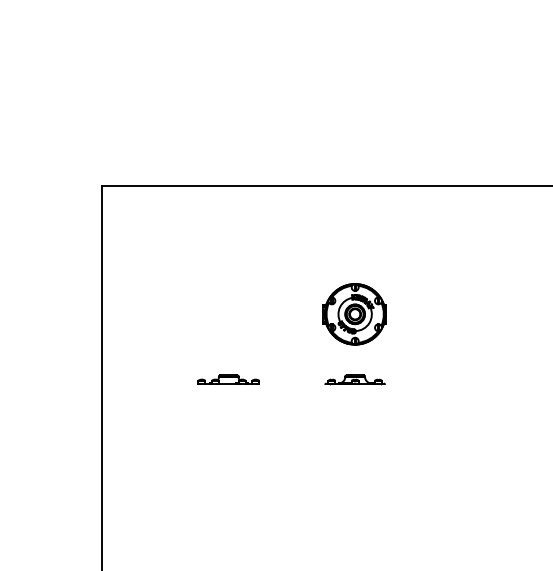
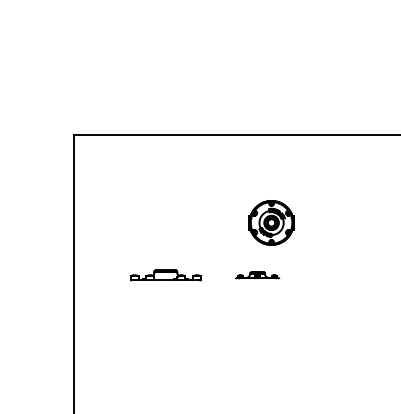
part: (355, 313) -> (271, 222), moved
part: (228, 379) -> (165, 275), size x1.6

